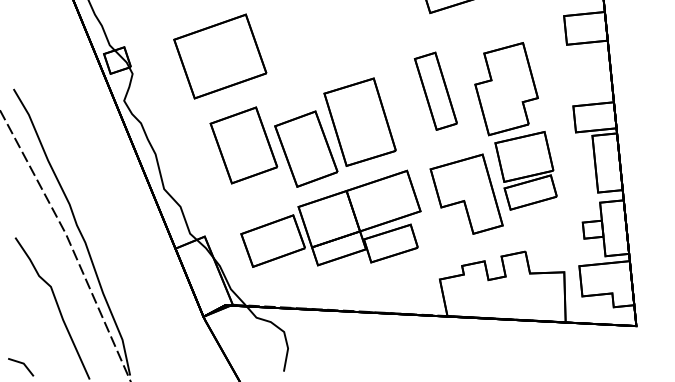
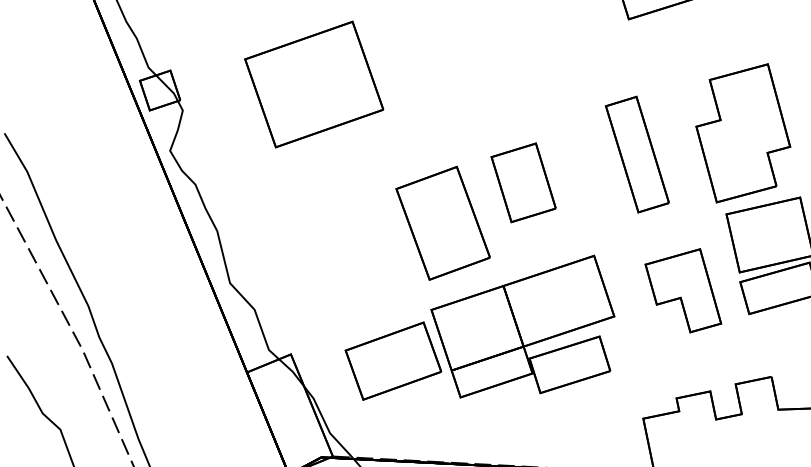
part: (435, 90) -> (636, 153), moved
part: (359, 121) -> (522, 181), size x0.6
part: (243, 145) -> (348, 217), removed
part: (466, 193) -> (683, 289), size x0.7

